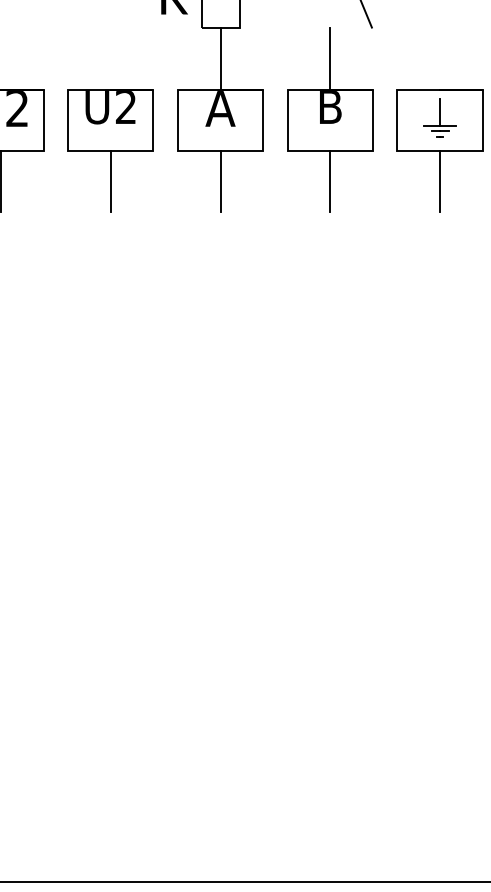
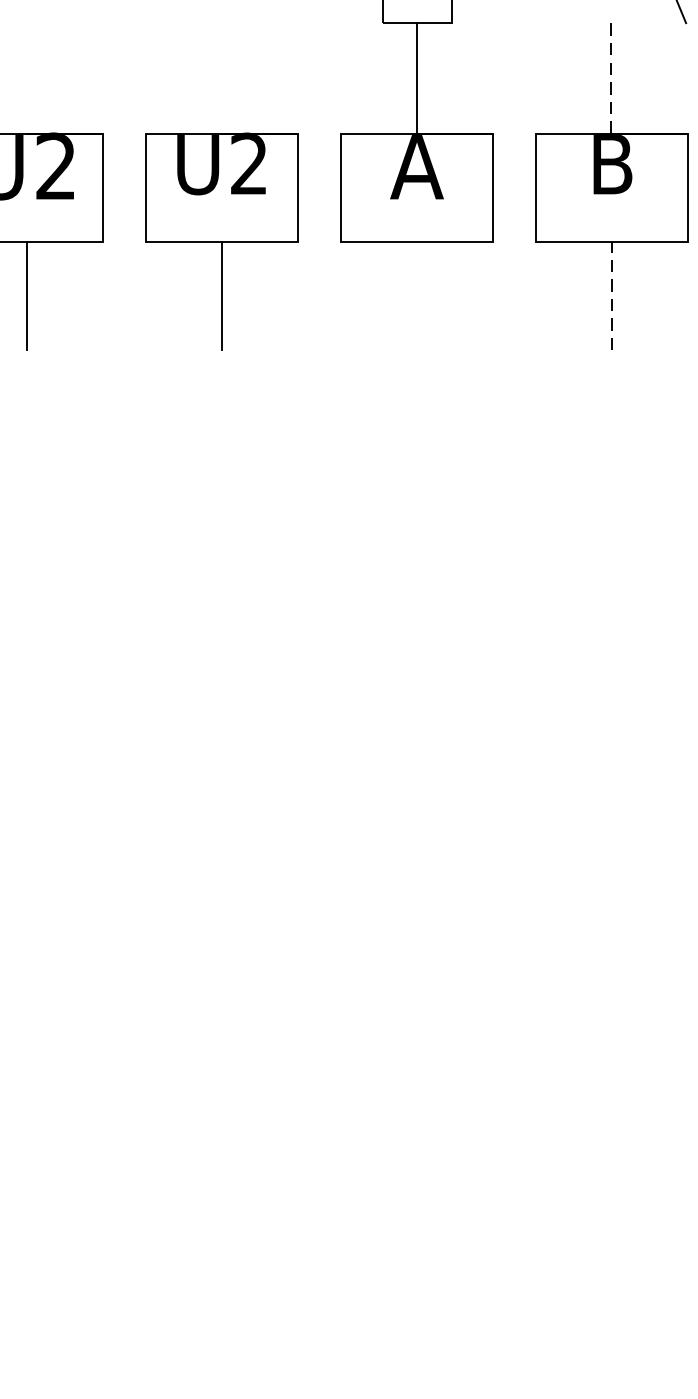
line: (329, 58) -> (610, 78), solid -> dashed
line: (220, 180) -> (416, 294), removed
line: (330, 180) -> (612, 294), solid -> dashed

